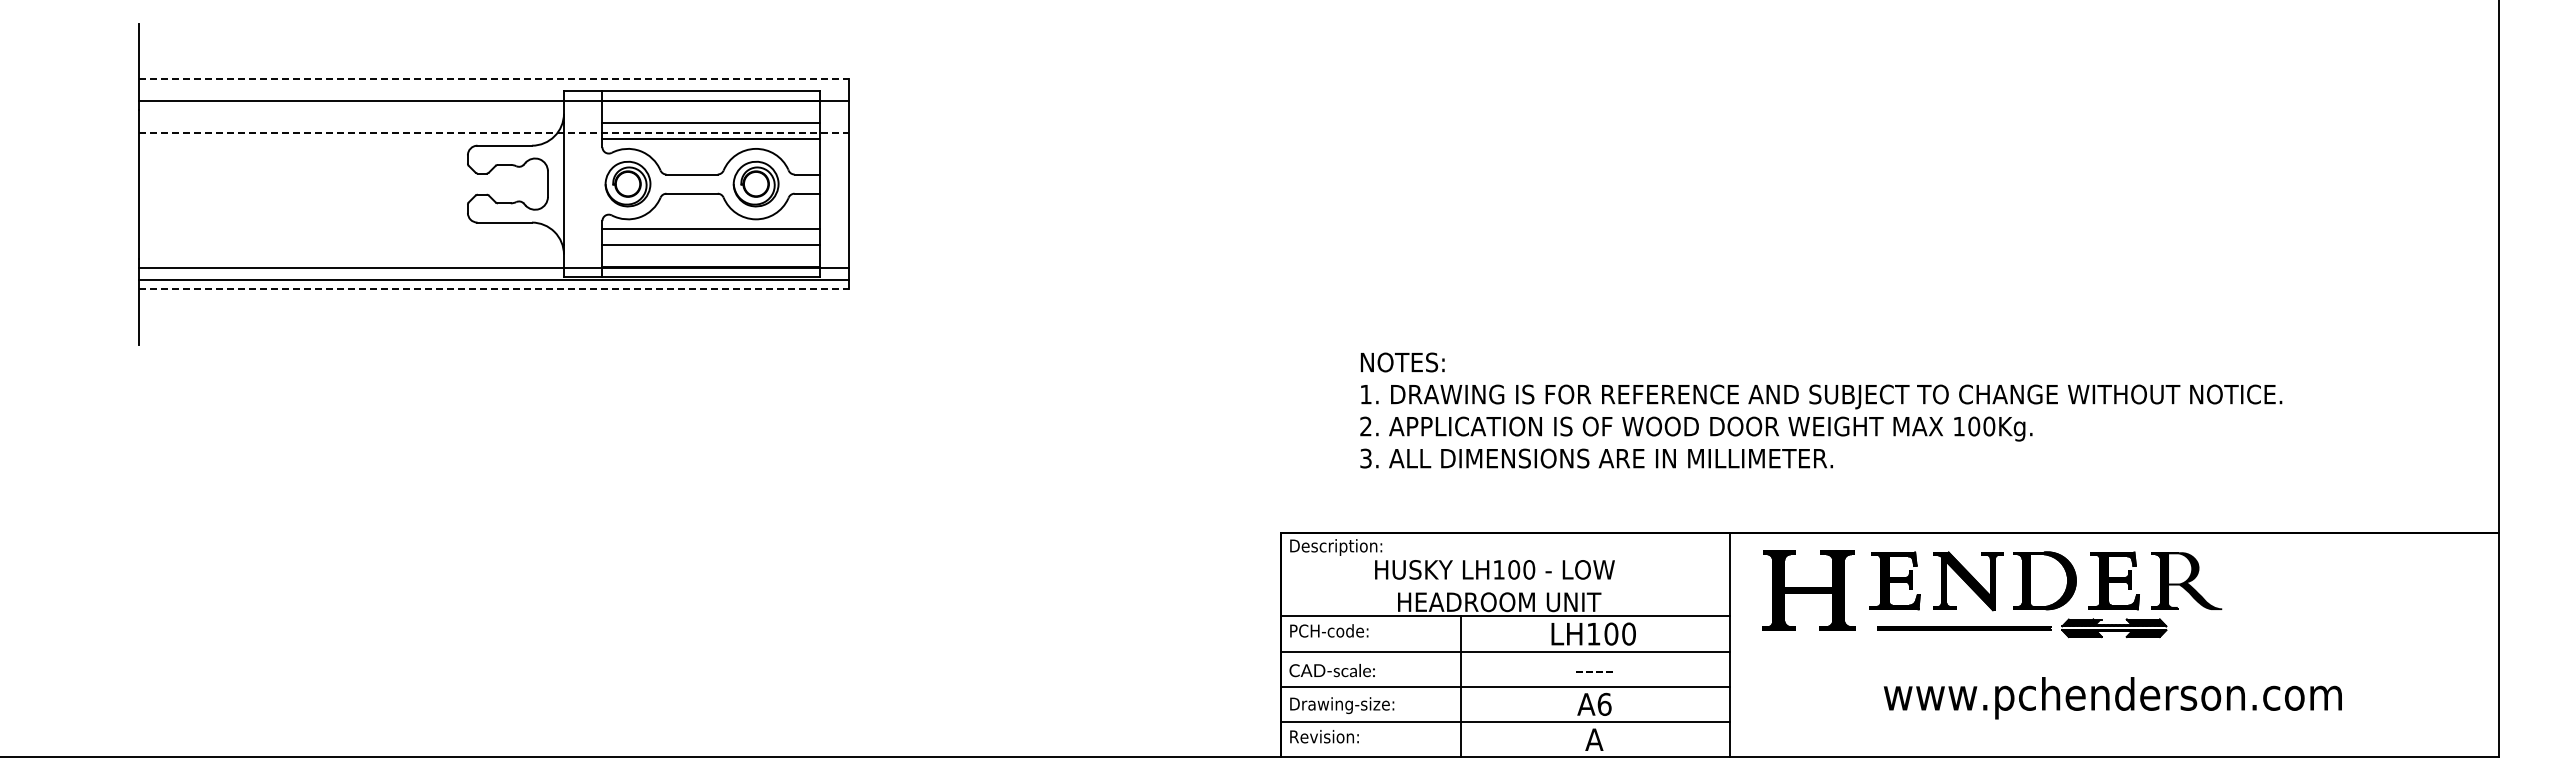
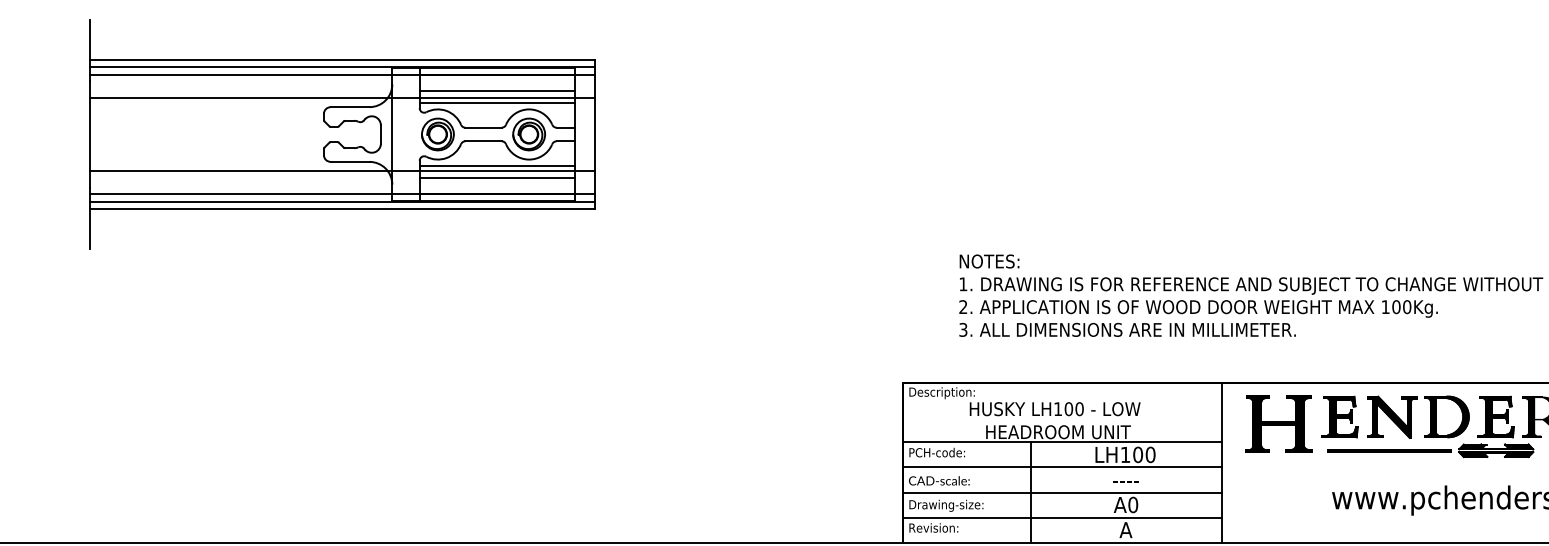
line: (494, 79) -> (342, 60), dashed -> solid
line: (494, 88) -> (342, 66), added
line: (494, 132) -> (342, 97), dashed -> solid
line: (494, 235) -> (342, 171), added
line: (494, 288) -> (342, 208), dashed -> solid
text: (1604, 703) -> (1133, 504), A6 -> A0

